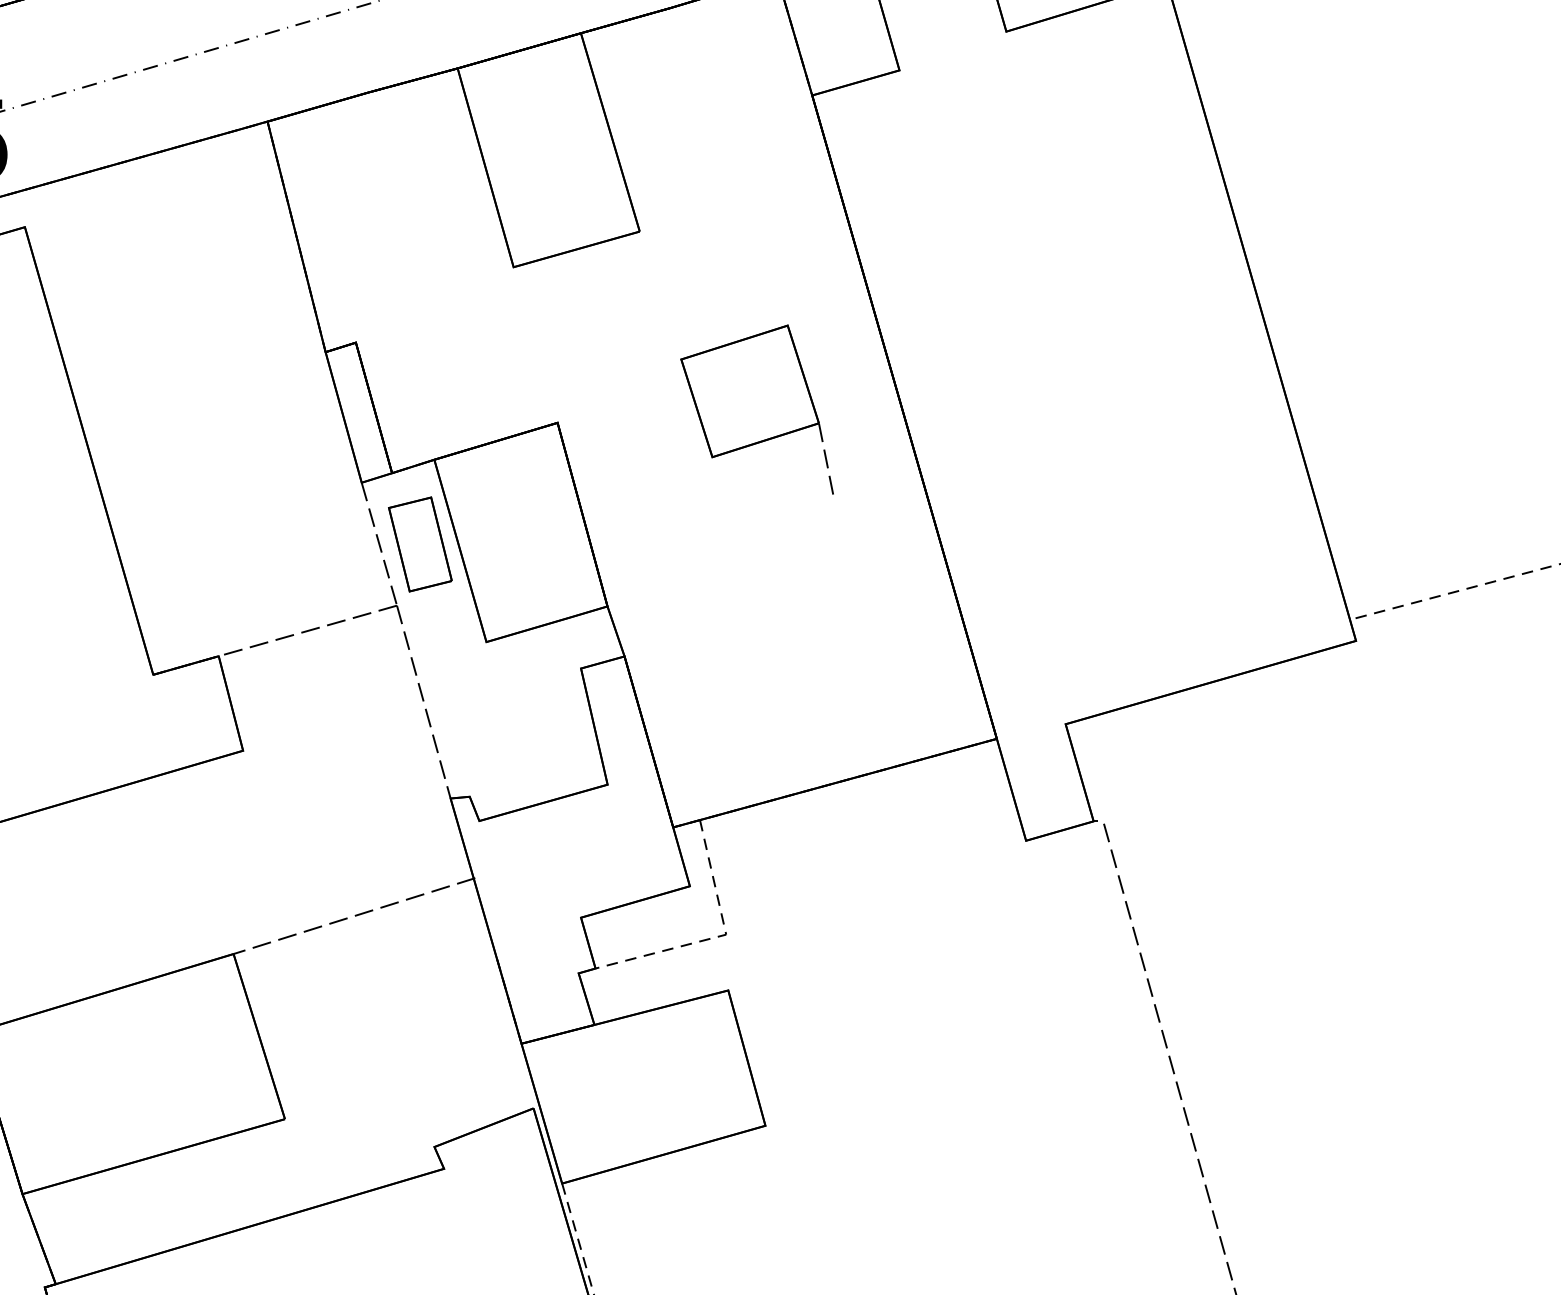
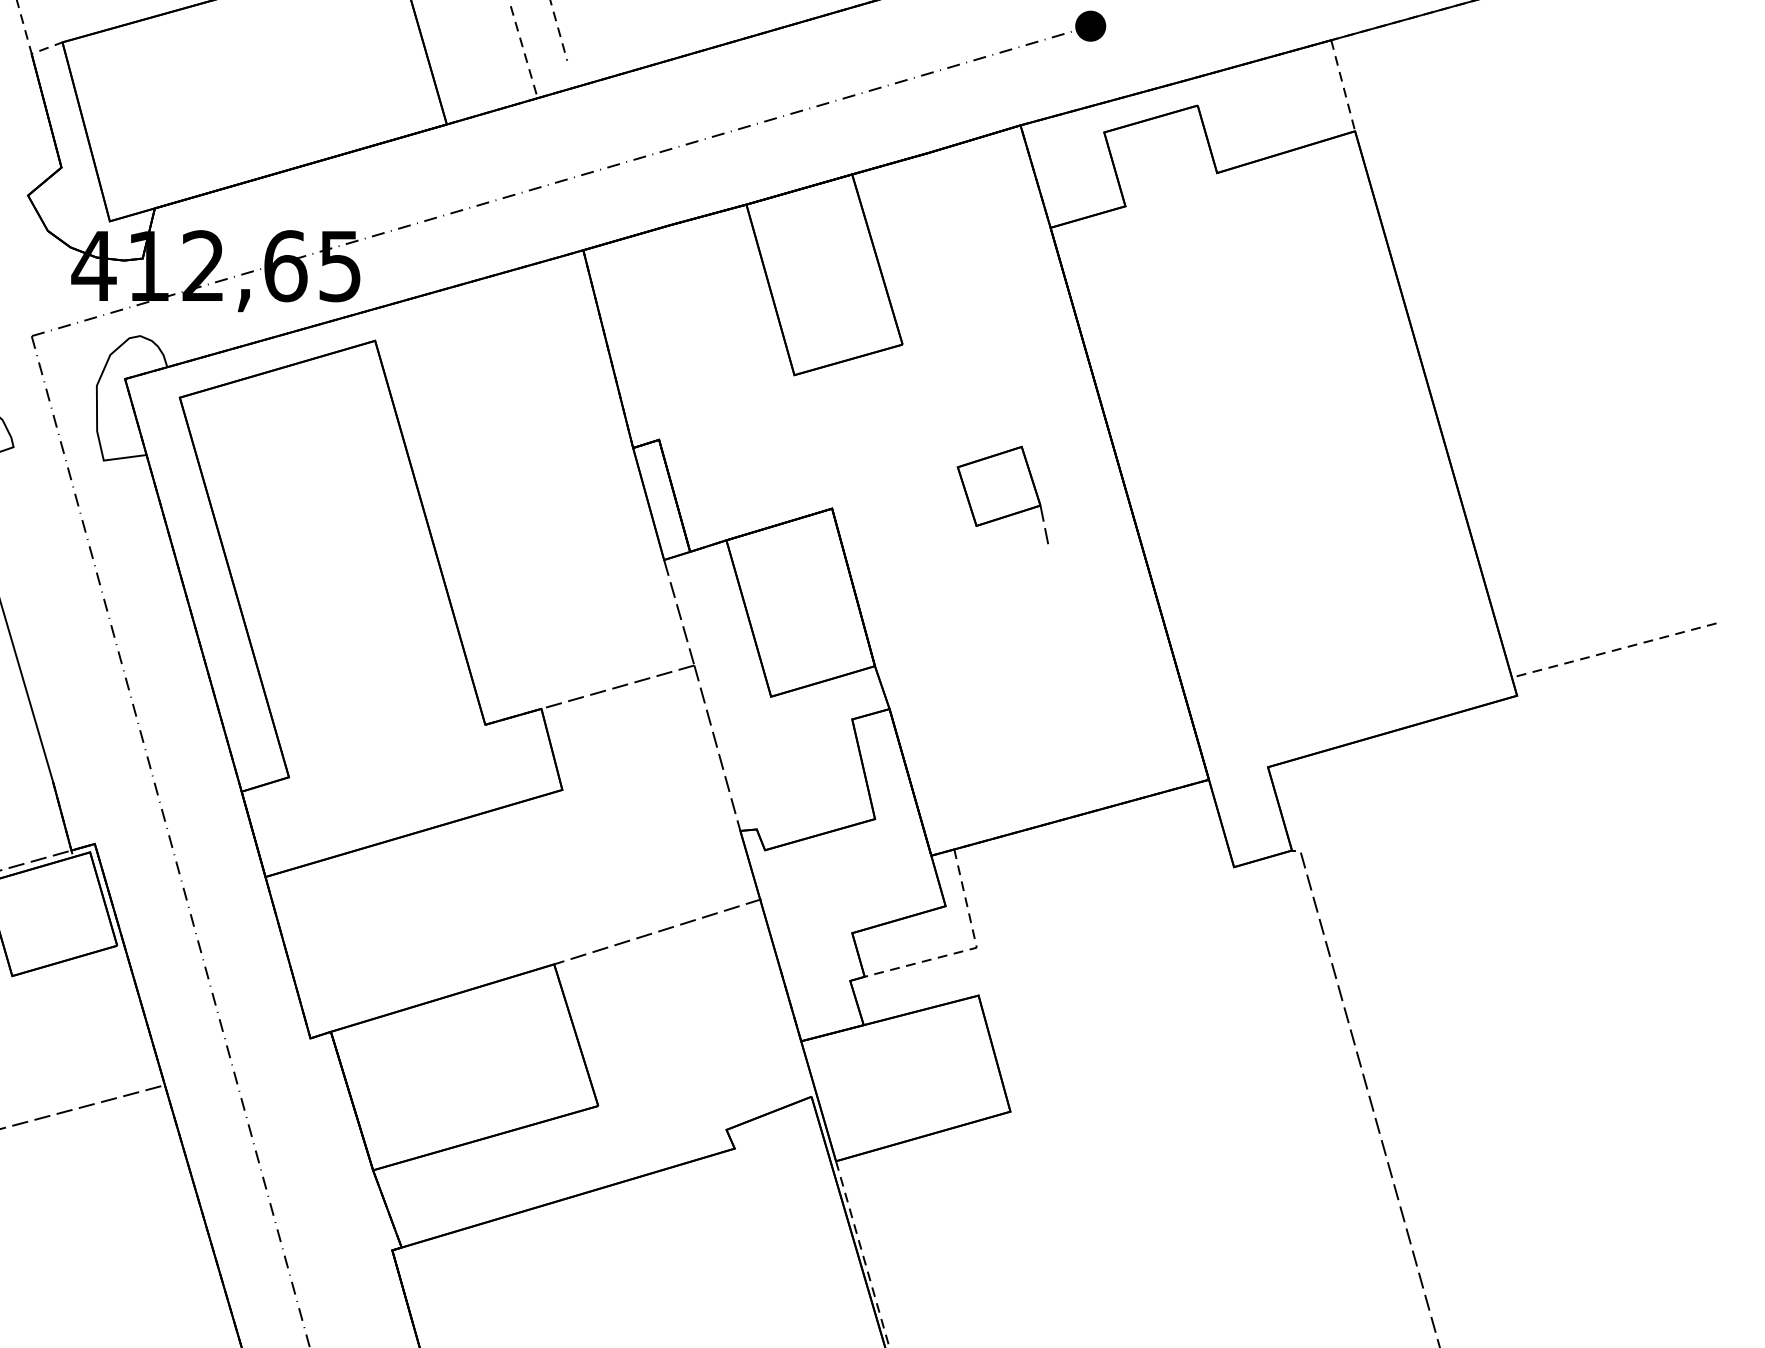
part: (757, 409) -> (1003, 497), size x0.7
part: (420, 543) -> (714, 612), removed

